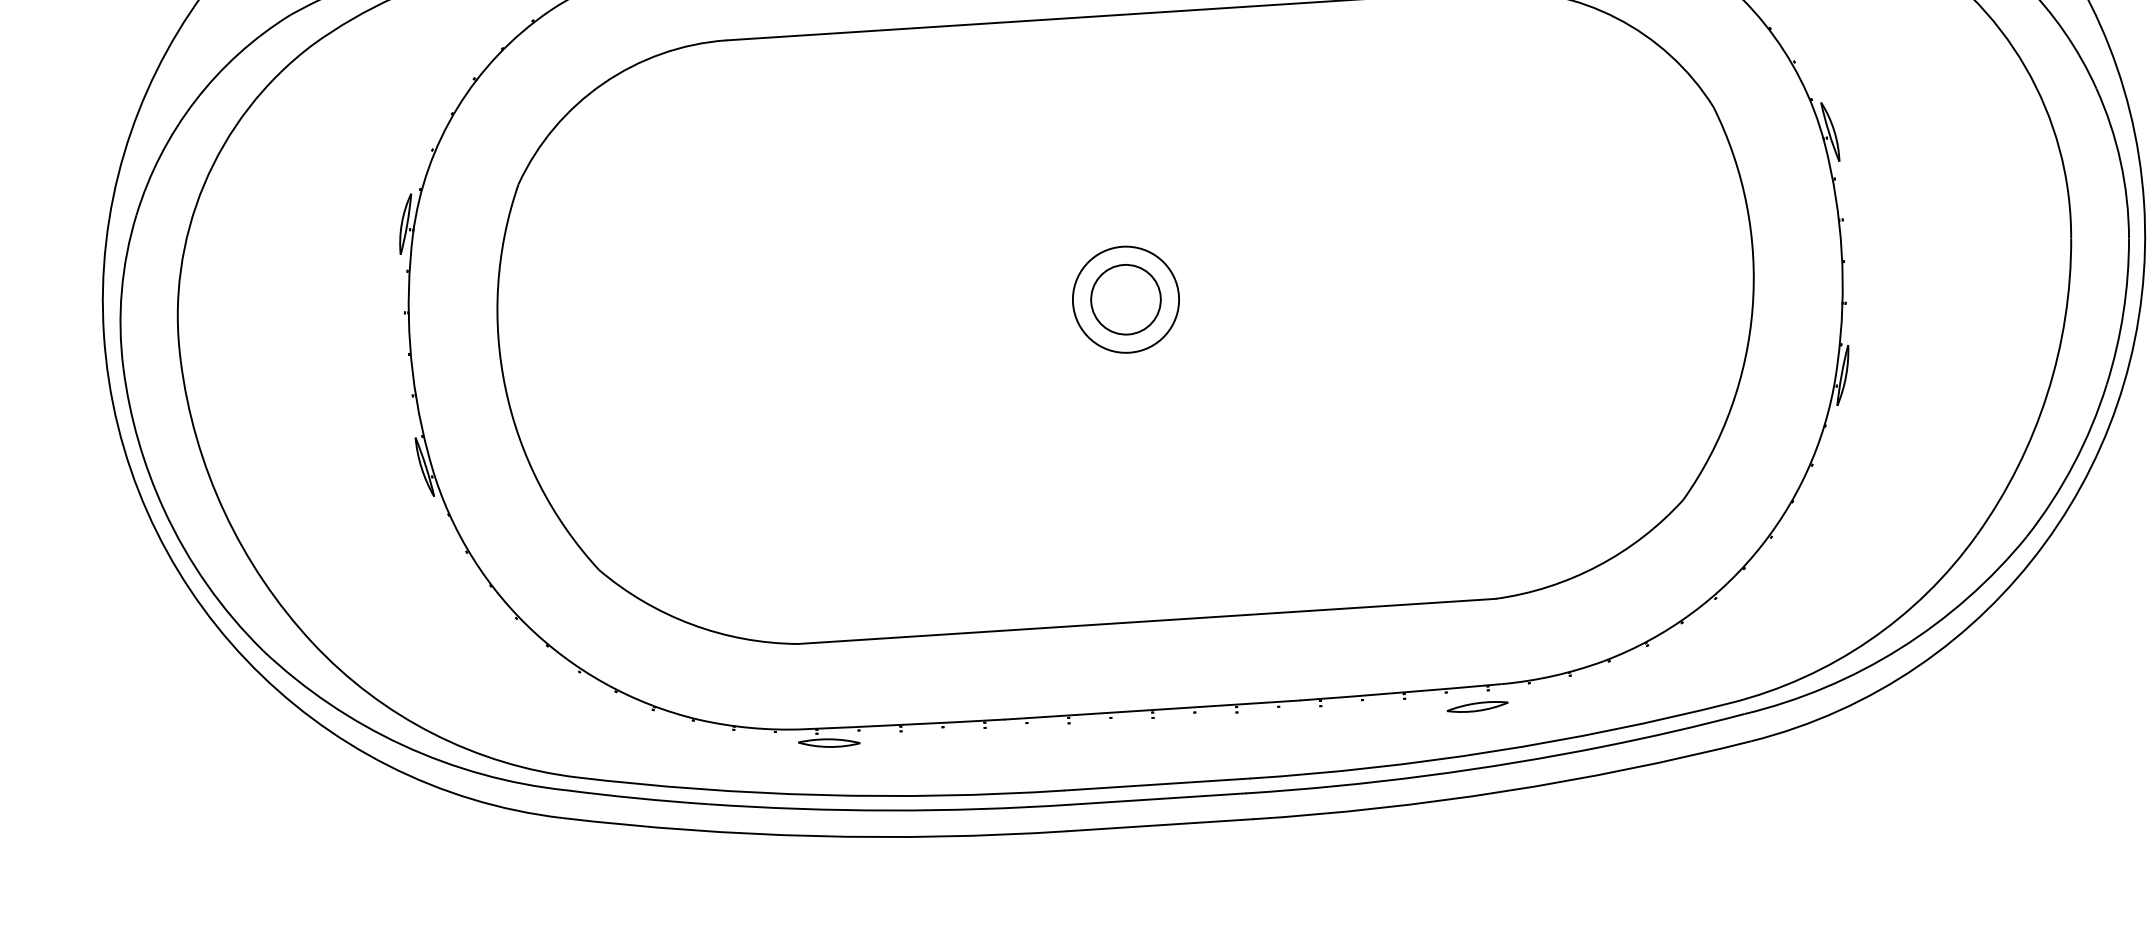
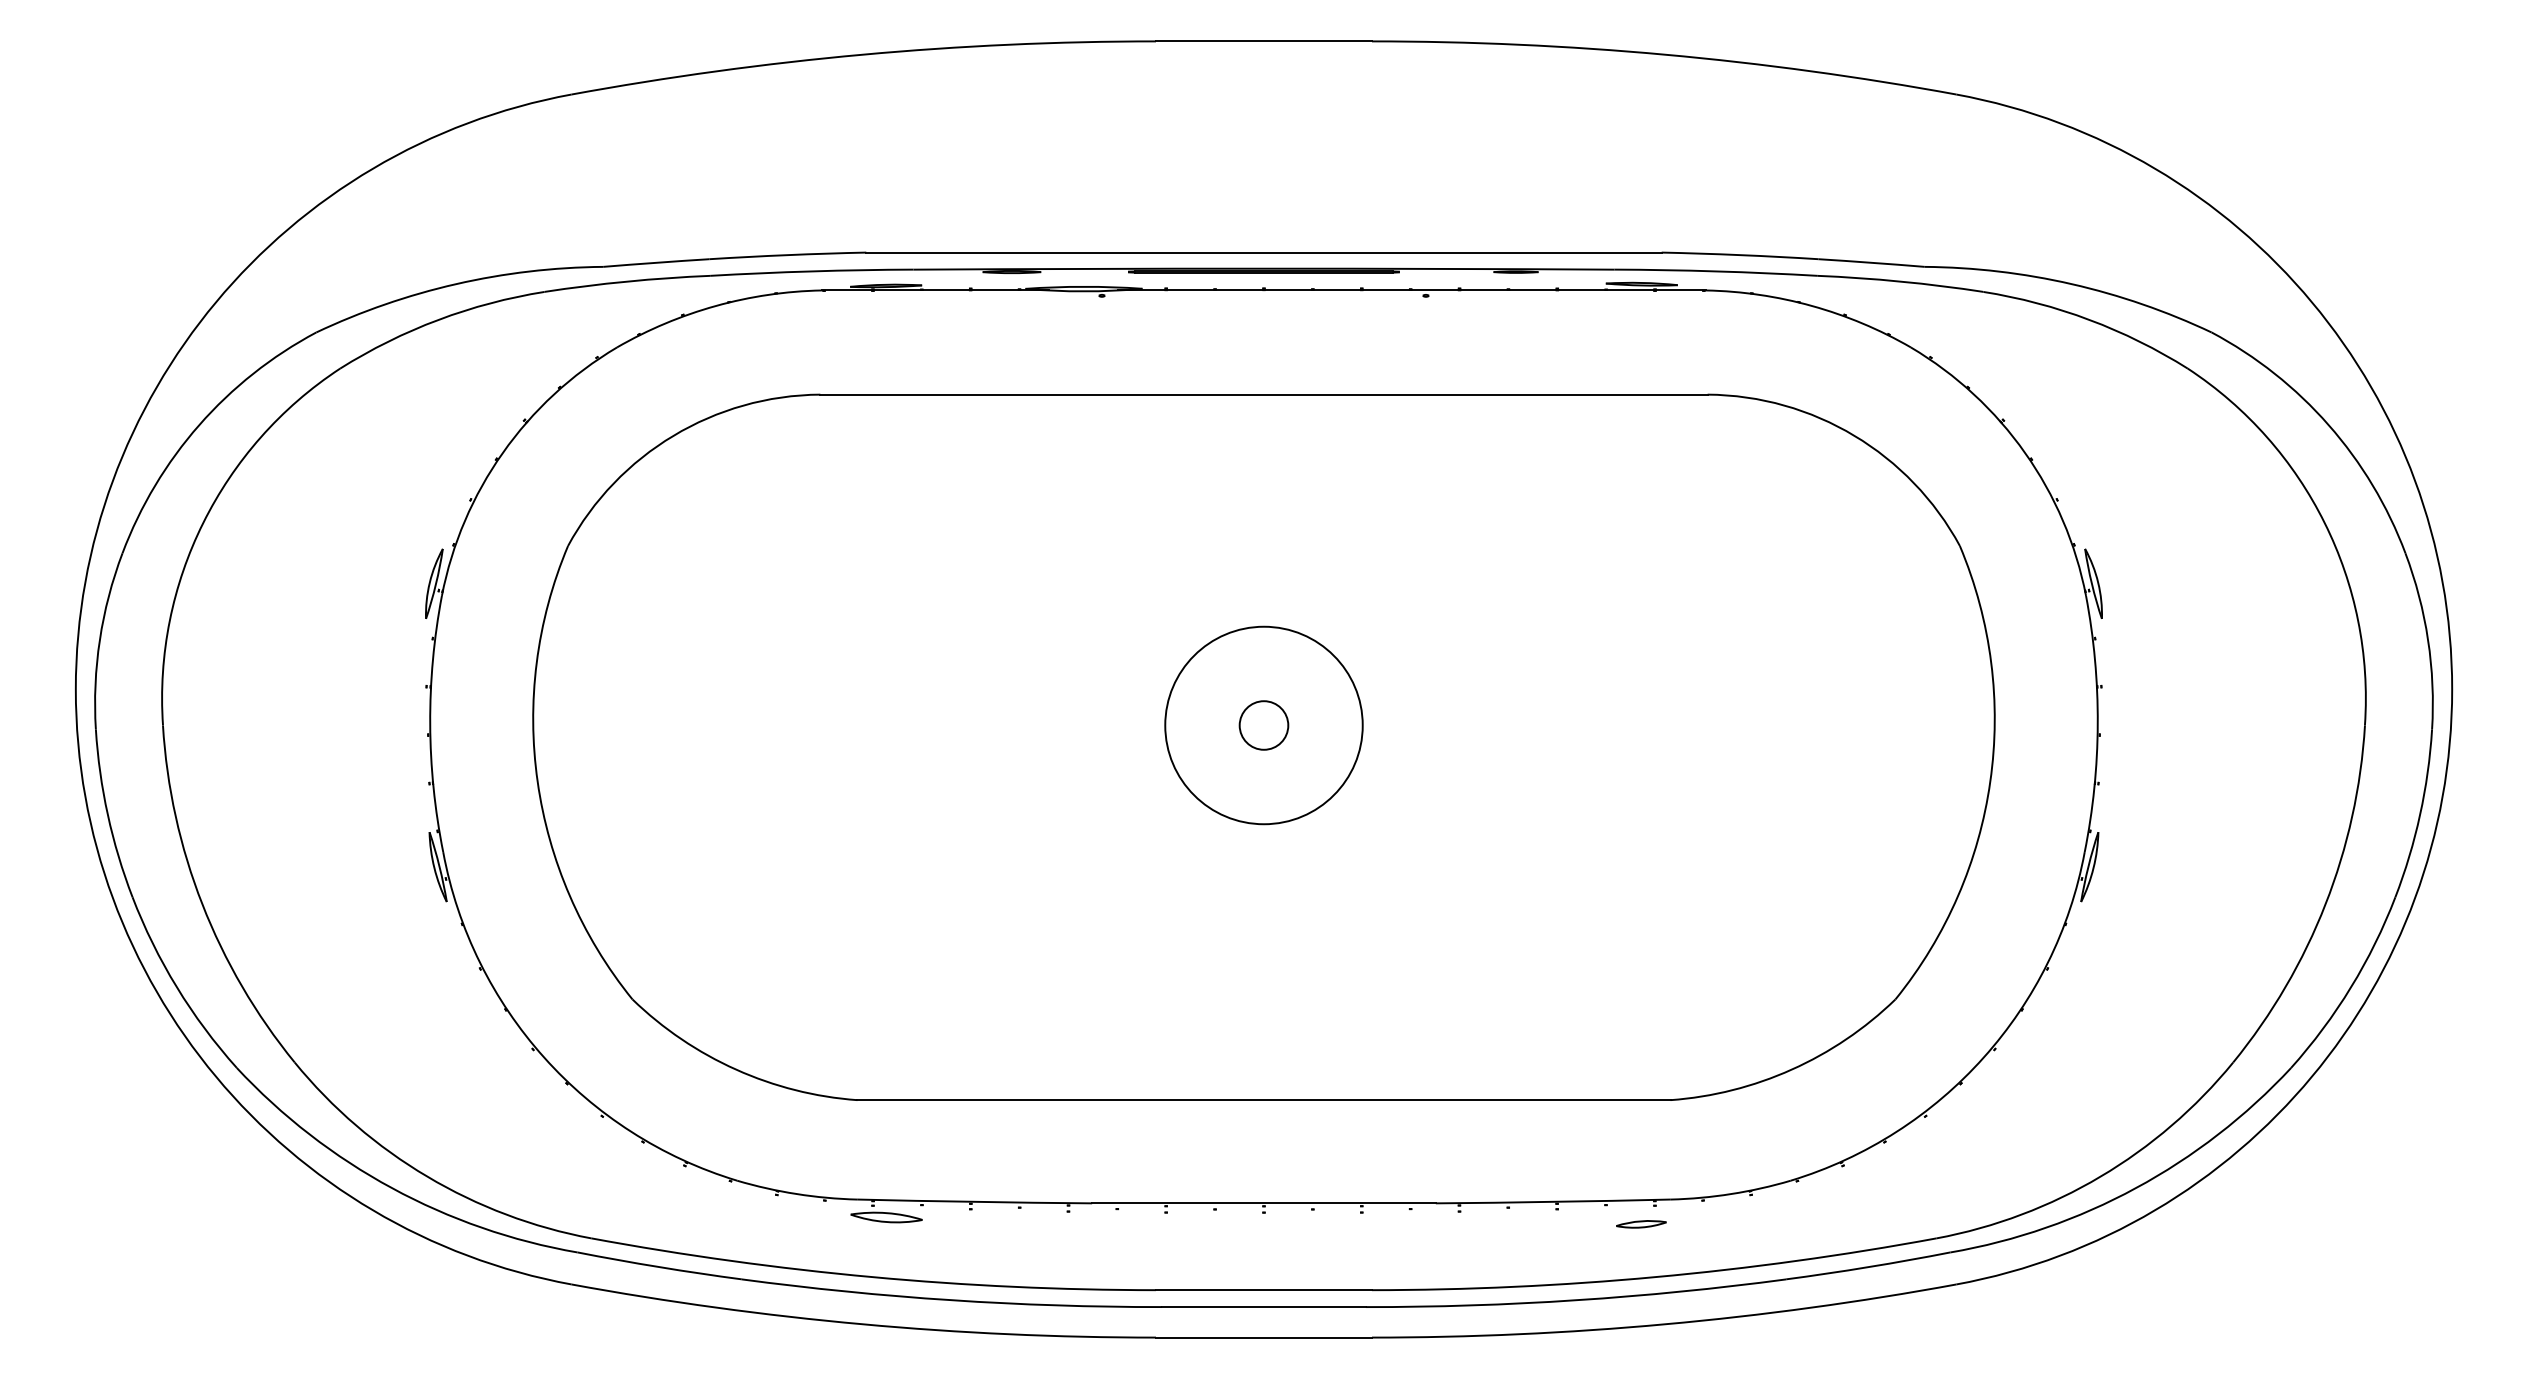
circle: (1125, 299) -> (1263, 725), size x0.6
circle: (1125, 299) -> (1263, 725), size x1.6
part: (1477, 707) -> (1641, 1224), size x0.7

